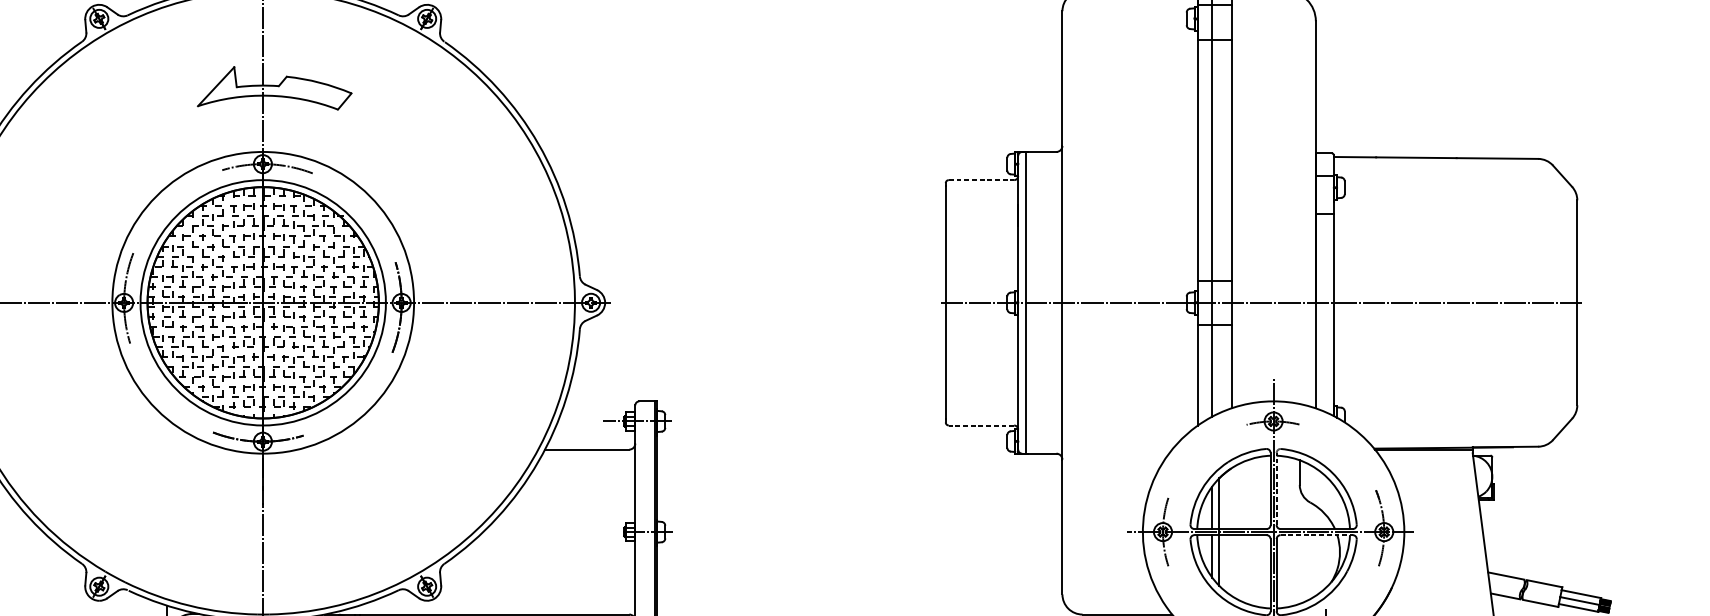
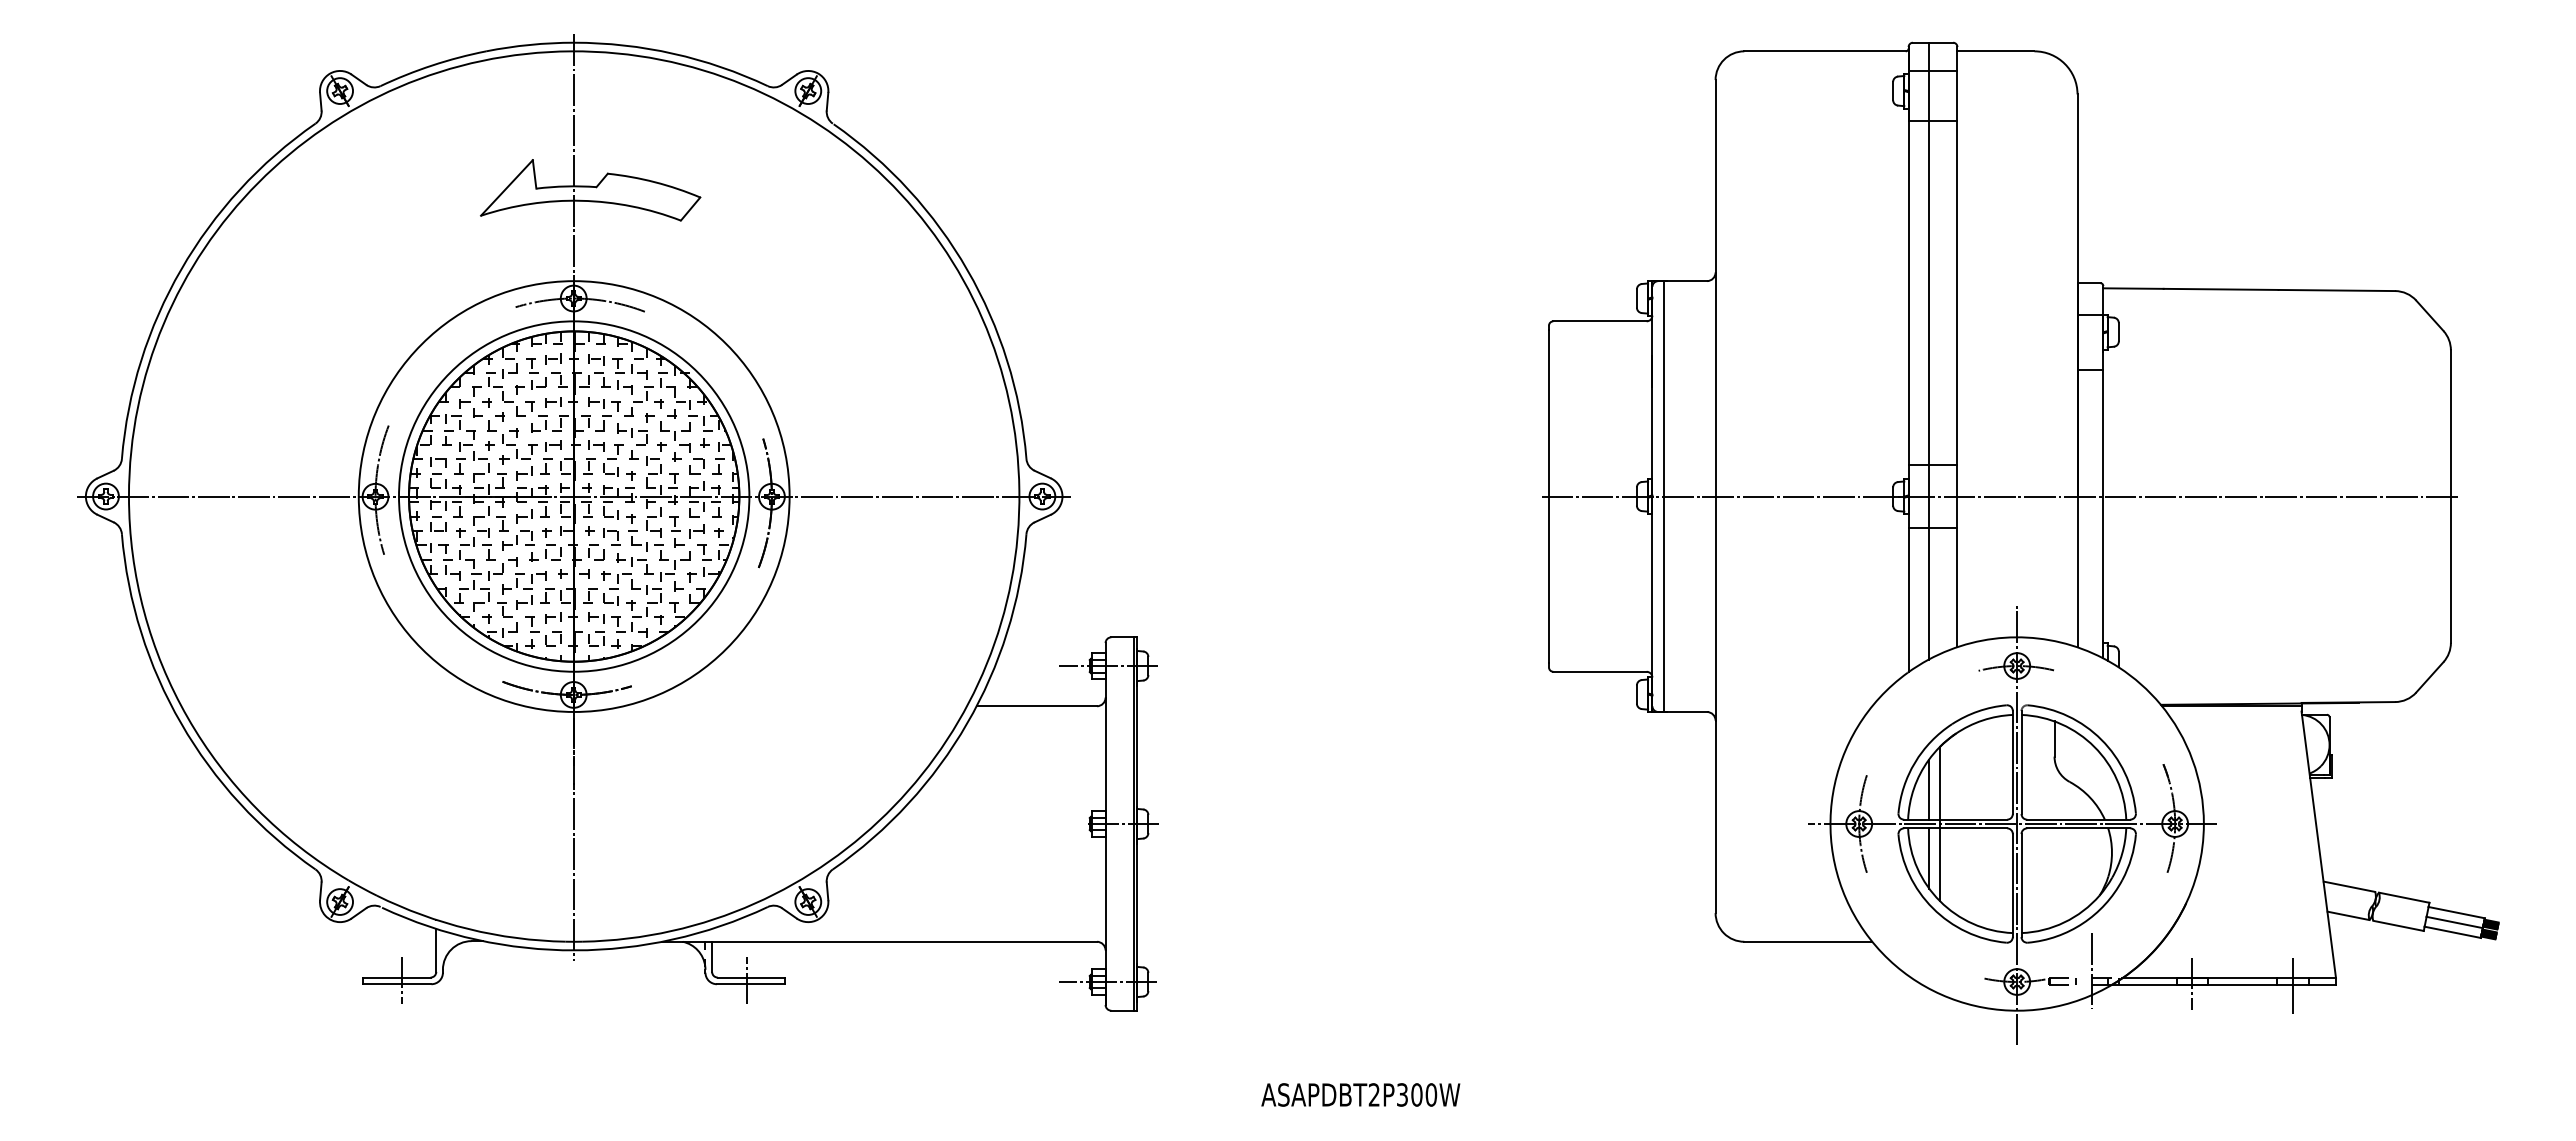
line: (981, 180) -> (1599, 321), dashed -> solid
line: (981, 425) -> (1599, 671), dashed -> solid
line: (1276, 488) -> (2021, 761), dashed -> solid
line: (1317, 535) -> (2079, 828), dashed -> solid

